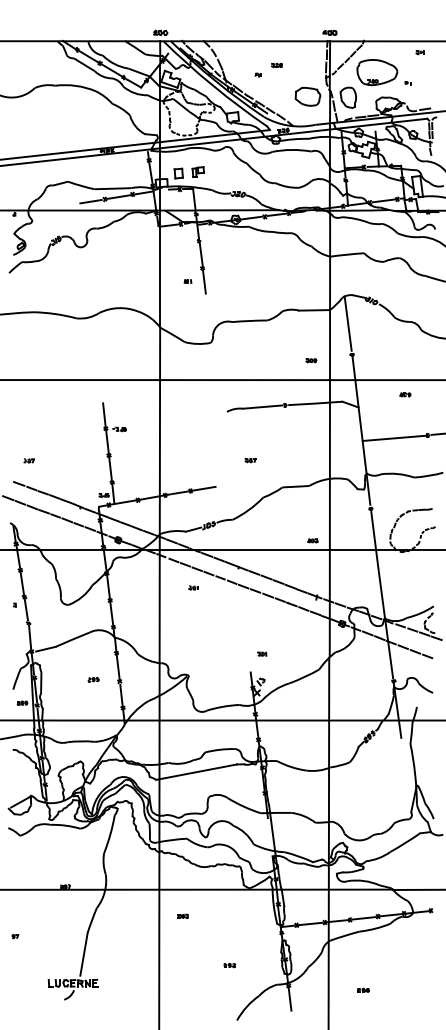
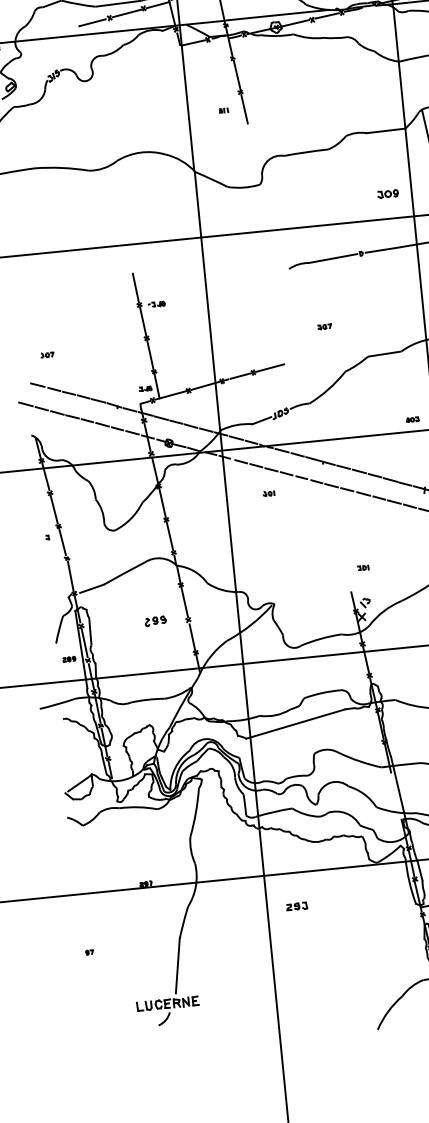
part: (311, 360) -> (388, 194), size x1.6
part: (93, 679) -> (155, 620), size x1.6
part: (182, 915) -> (296, 905), size x1.6
part: (229, 965) -> (361, 961), removed

